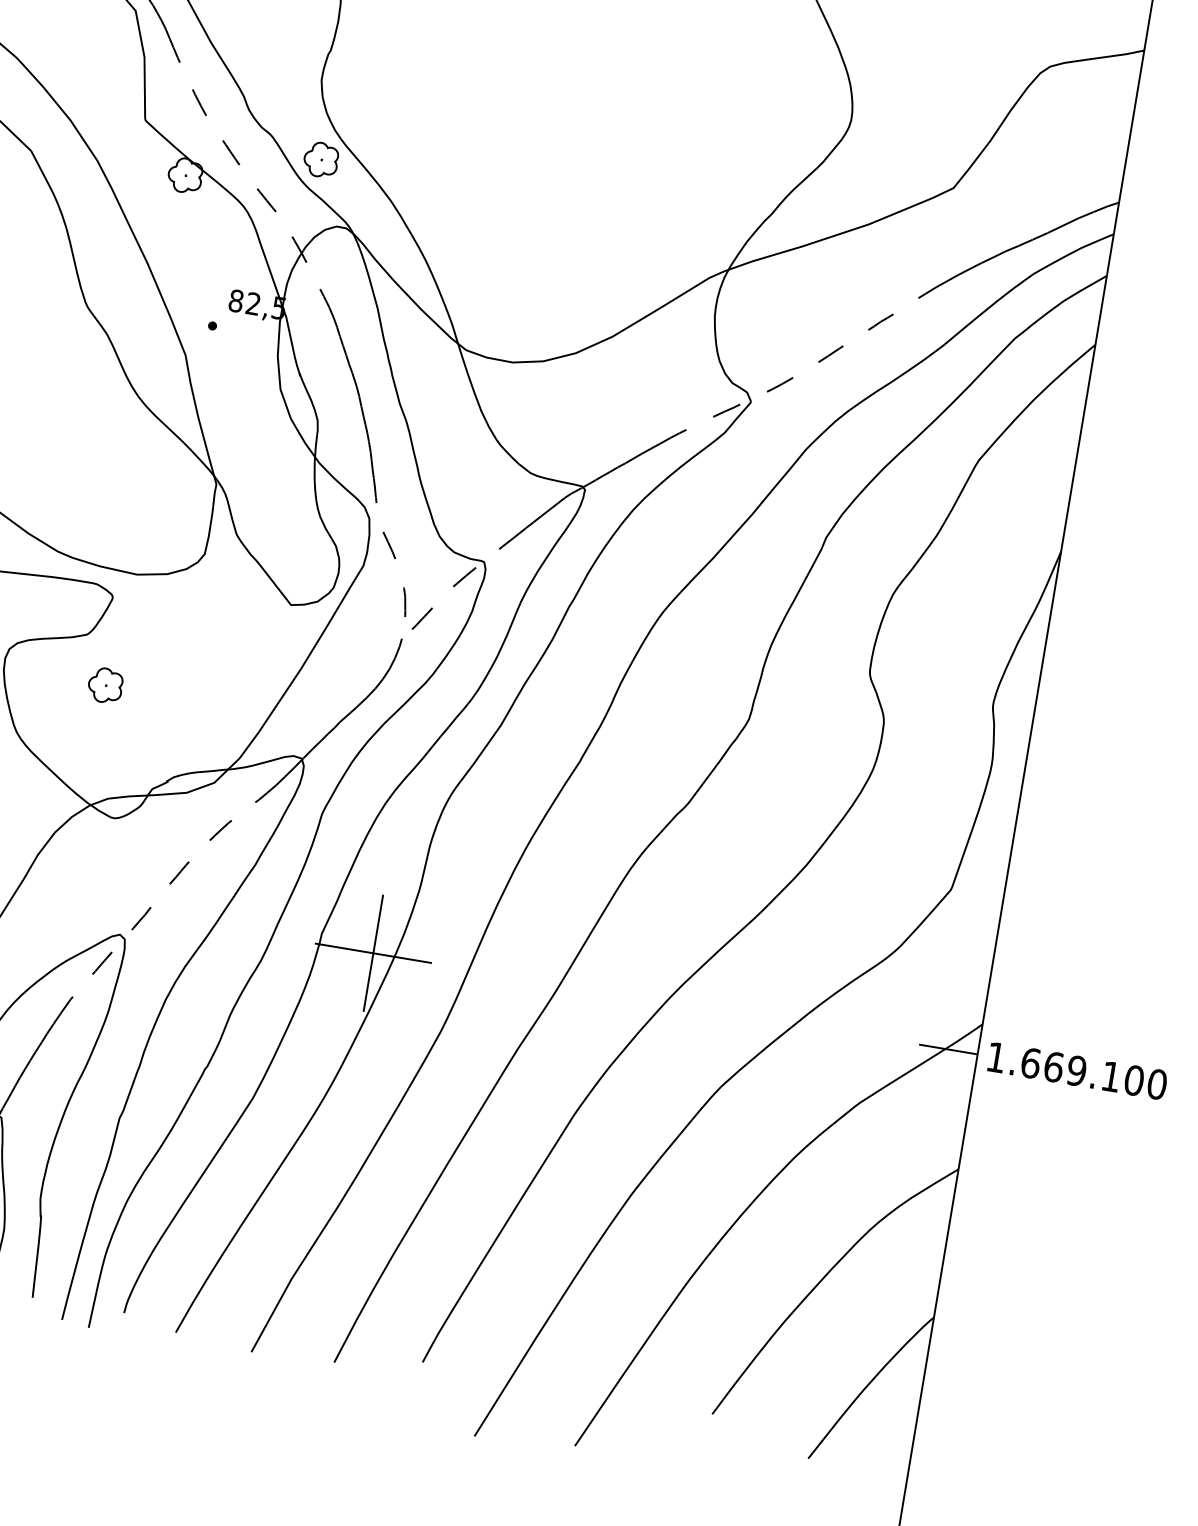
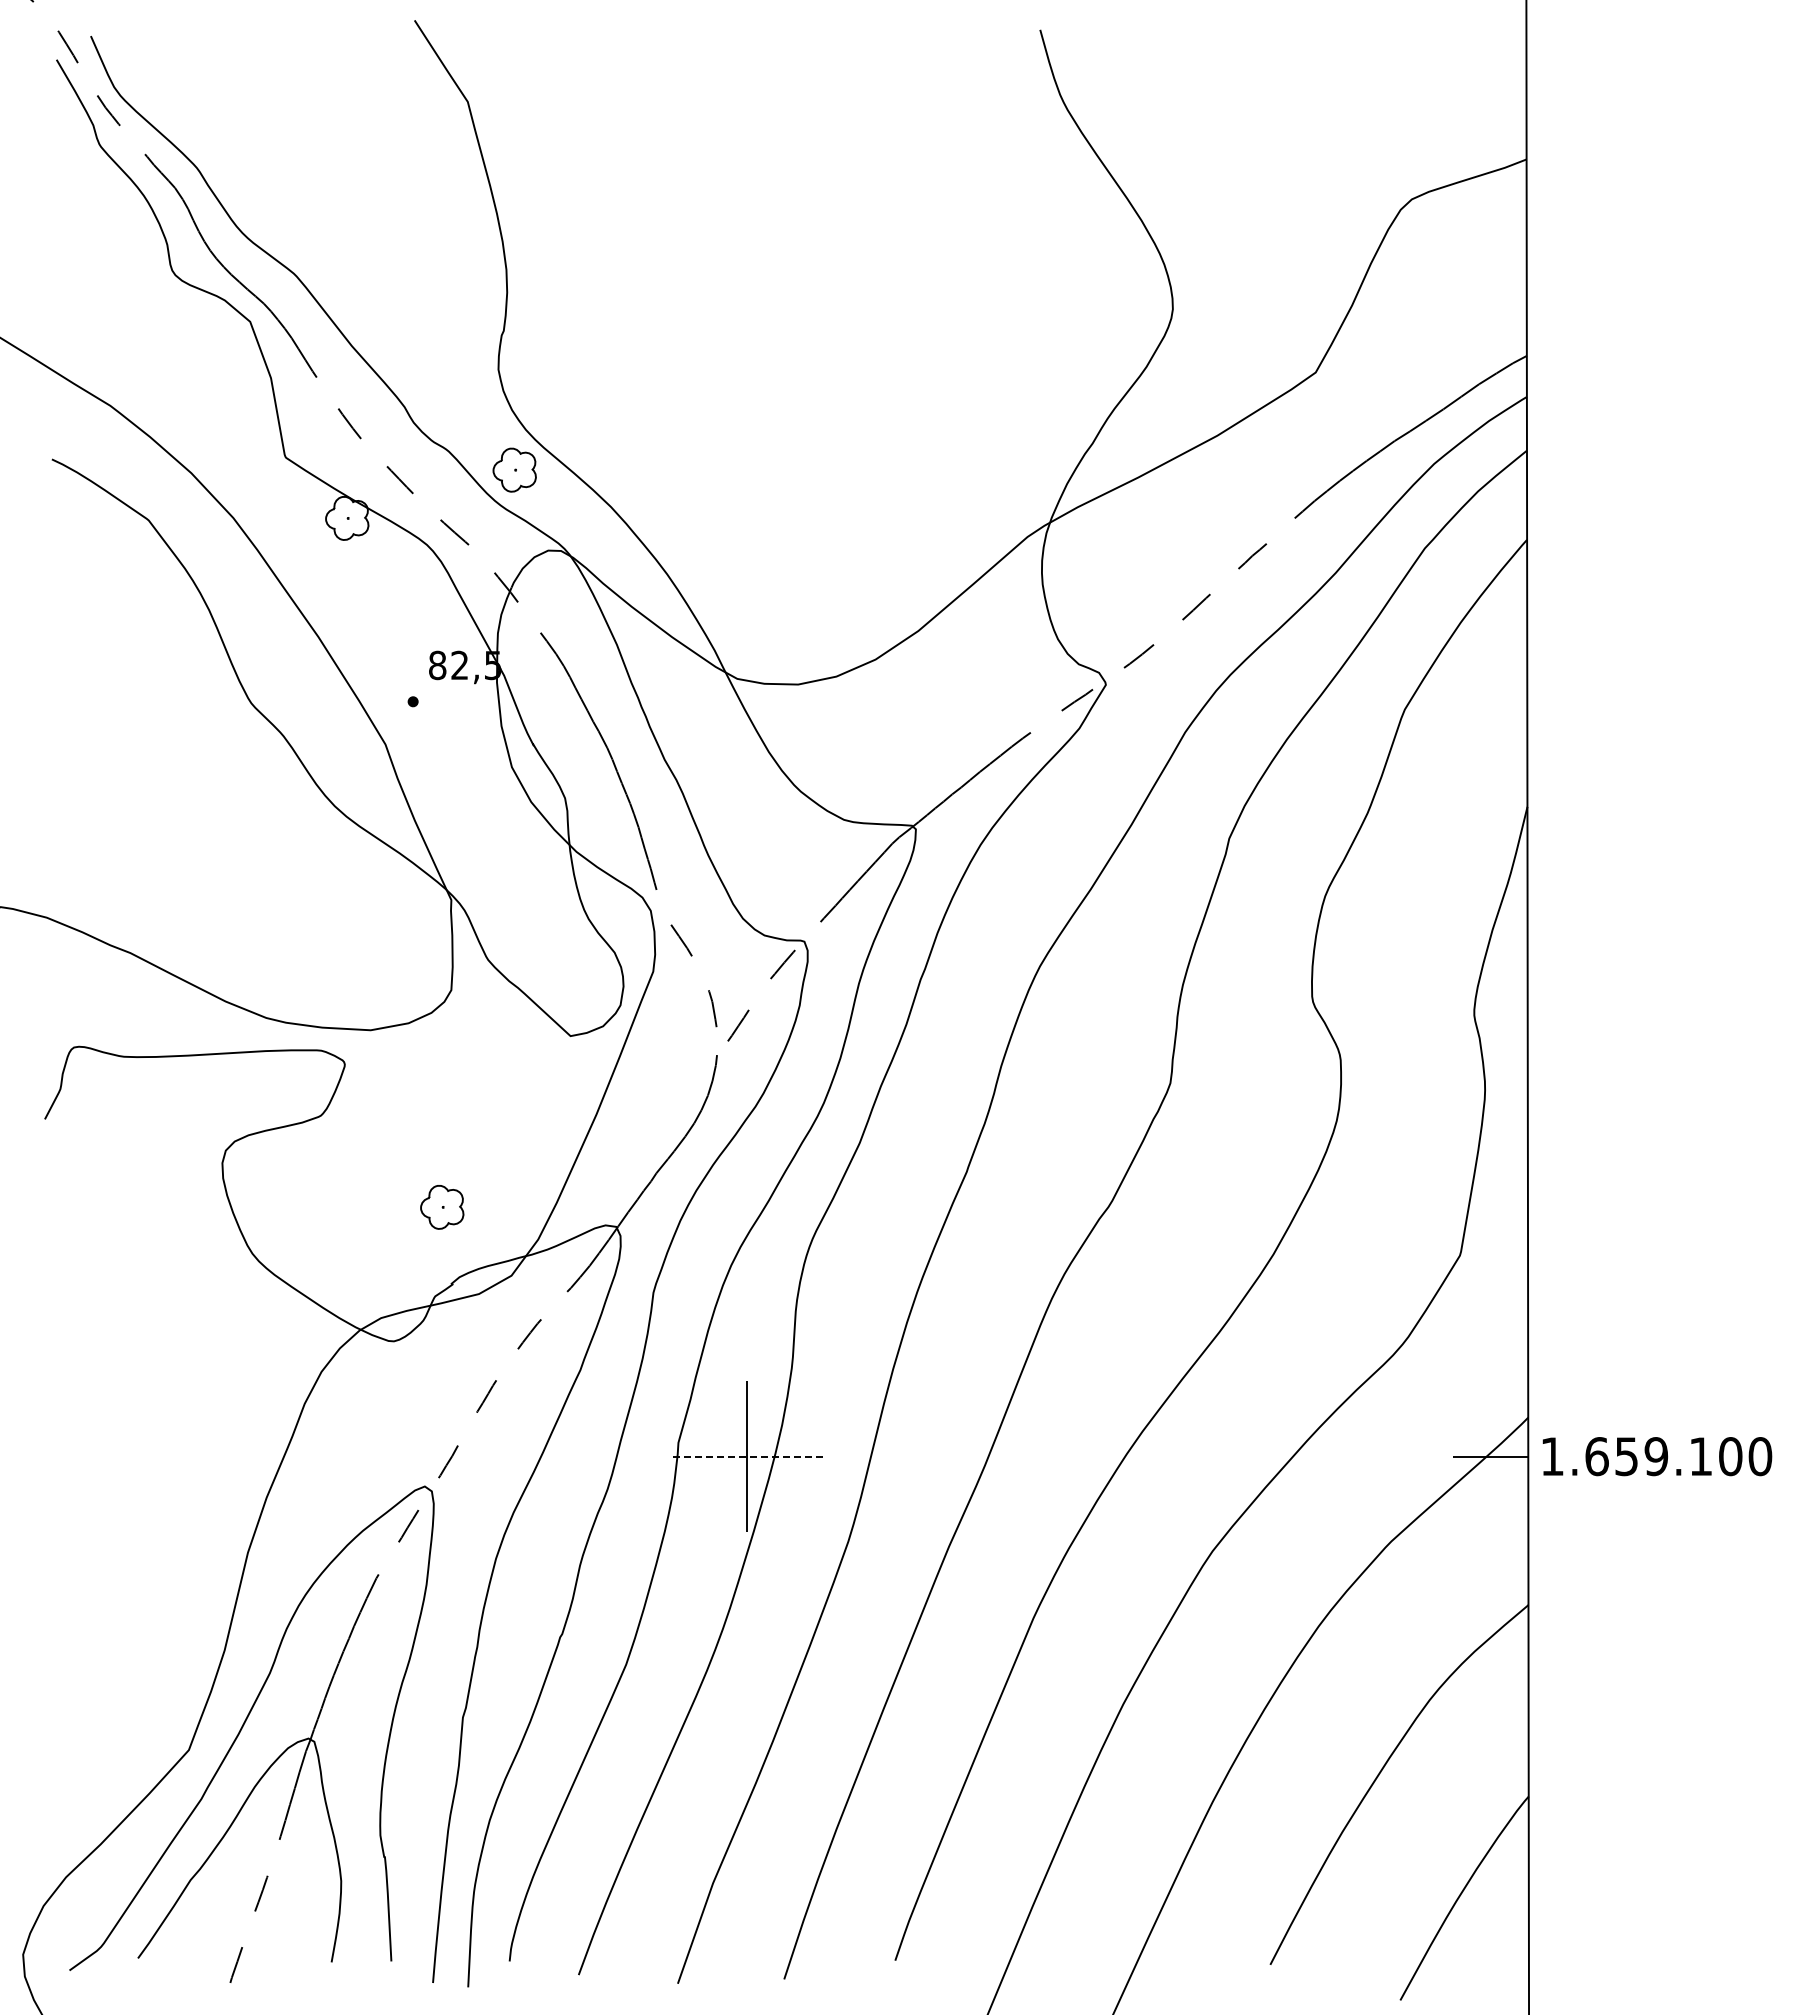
part: (105, 685) -> (442, 1207), moved
line: (373, 953) -> (747, 1456), solid -> dashed
text: (1053, 1067) -> (1626, 1456), 1.669.100 -> 1.659.100

